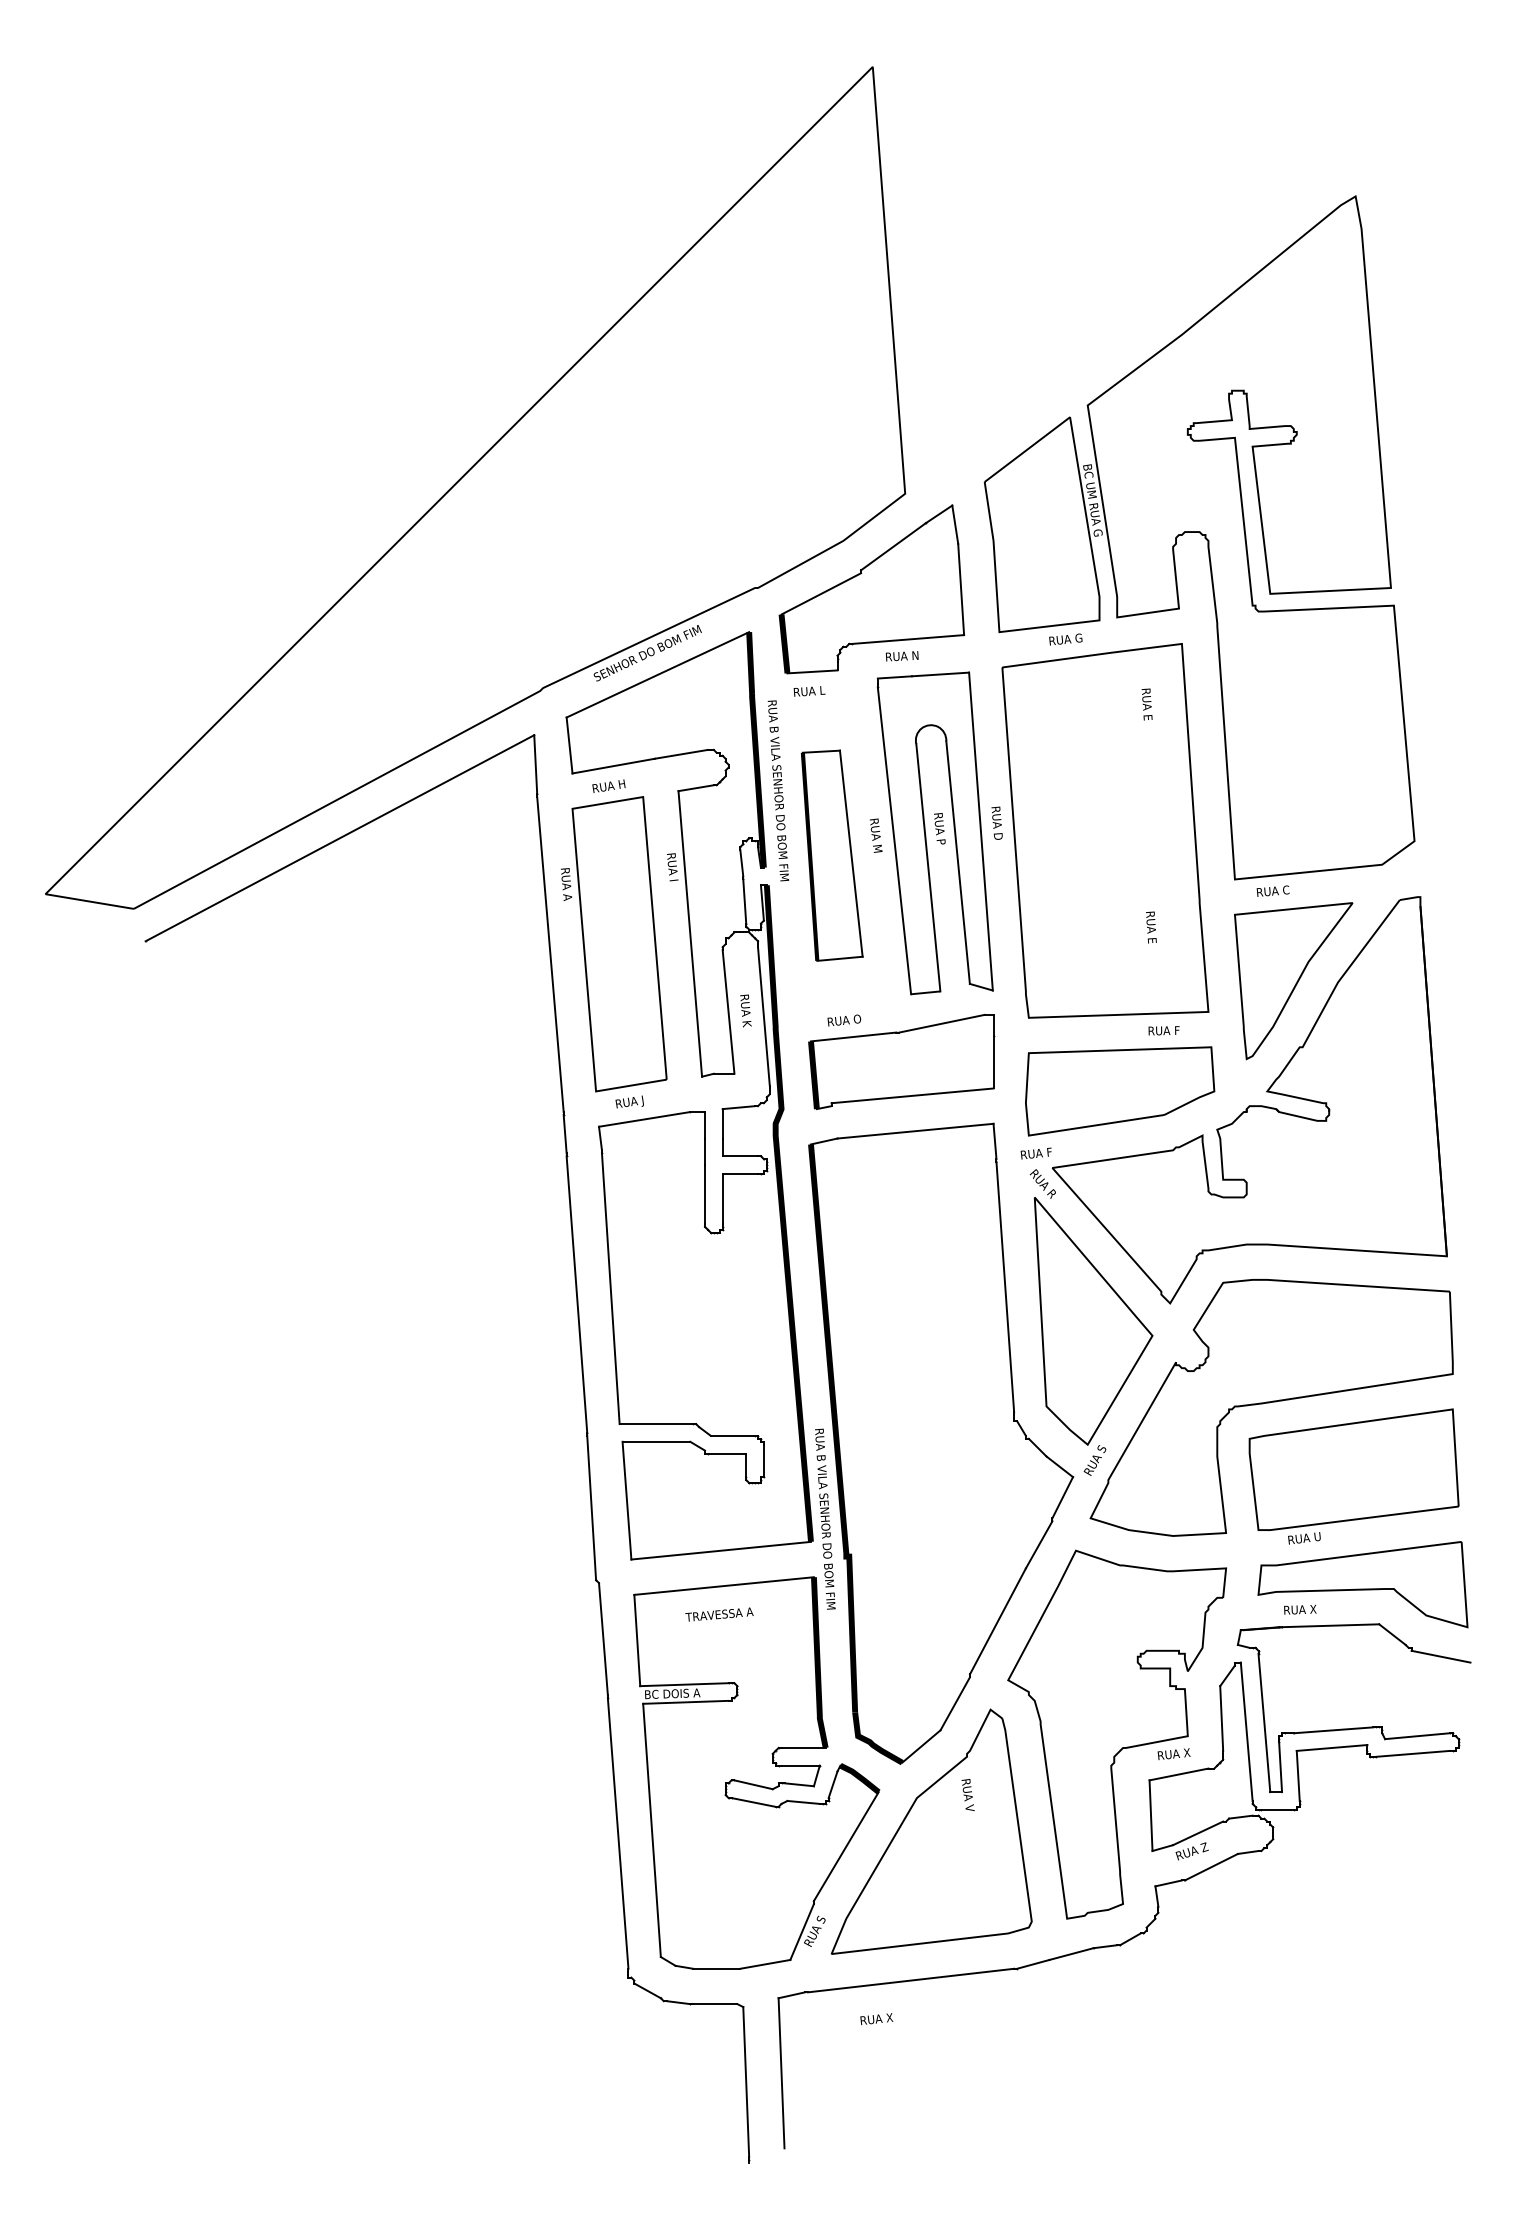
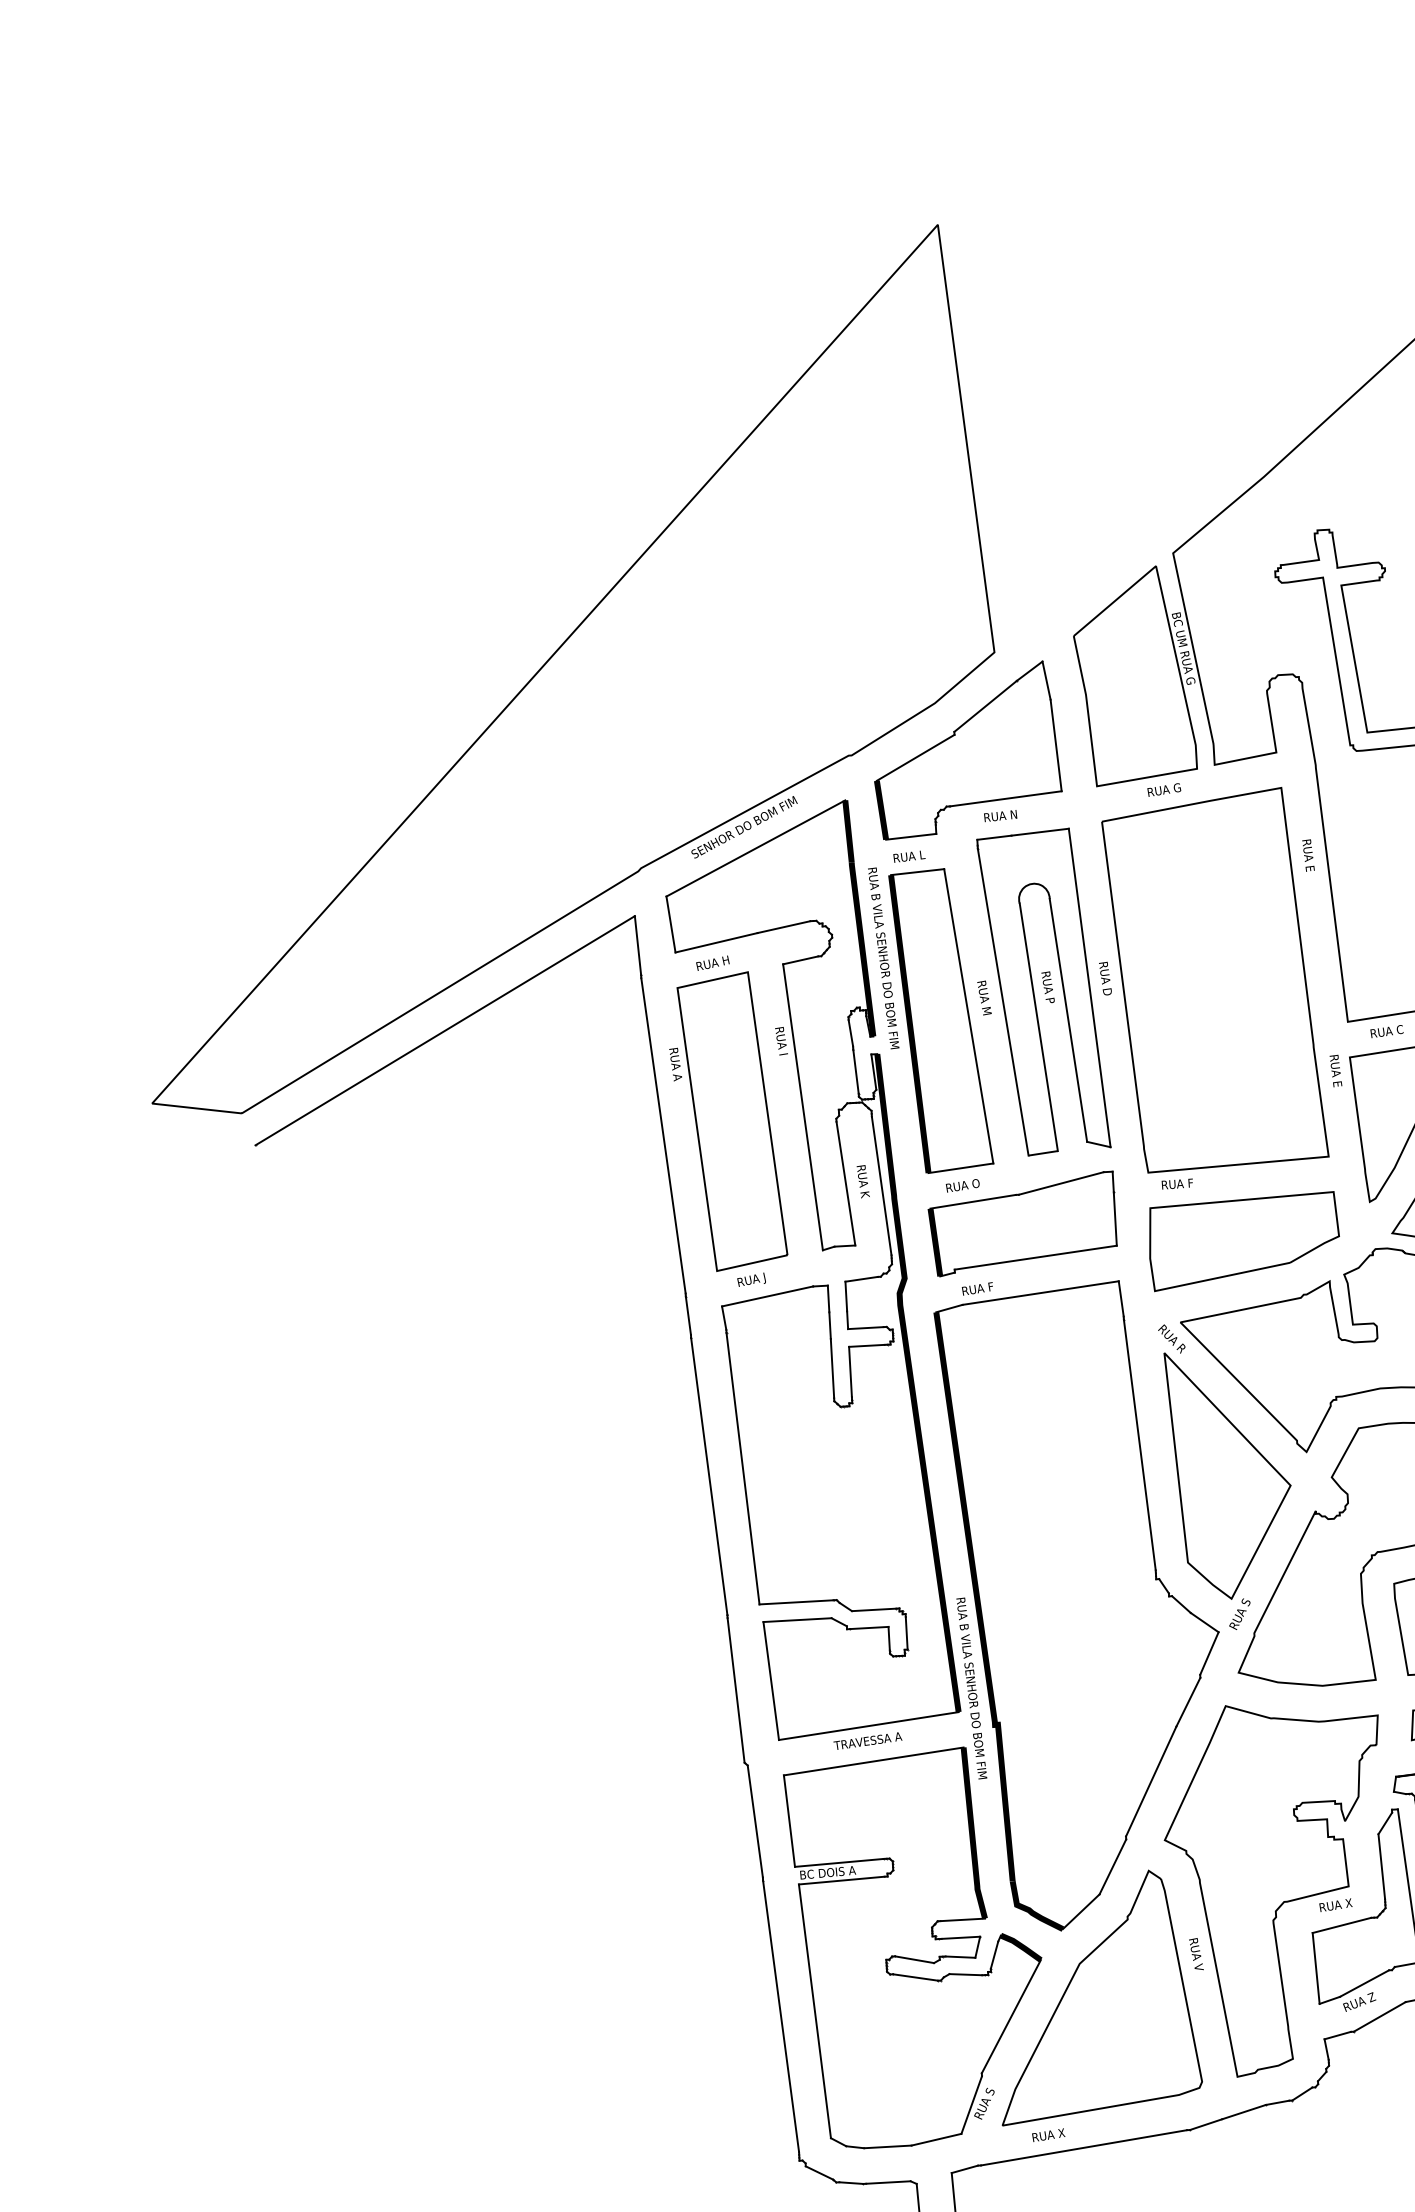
text: (1146, 704) -> (1307, 855), moved
part: (831, 855) -> (940, 1020), size x1.43
text: (1151, 927) -> (1336, 1071), moved
text: (1163, 1030) -> (1176, 1183), moved
text: (1035, 1153) -> (976, 1288), moved
text: (719, 1614) -> (867, 1741), moved
text: (967, 1795) -> (1195, 1954), moved
text: (876, 2019) -> (1048, 2135), moved

